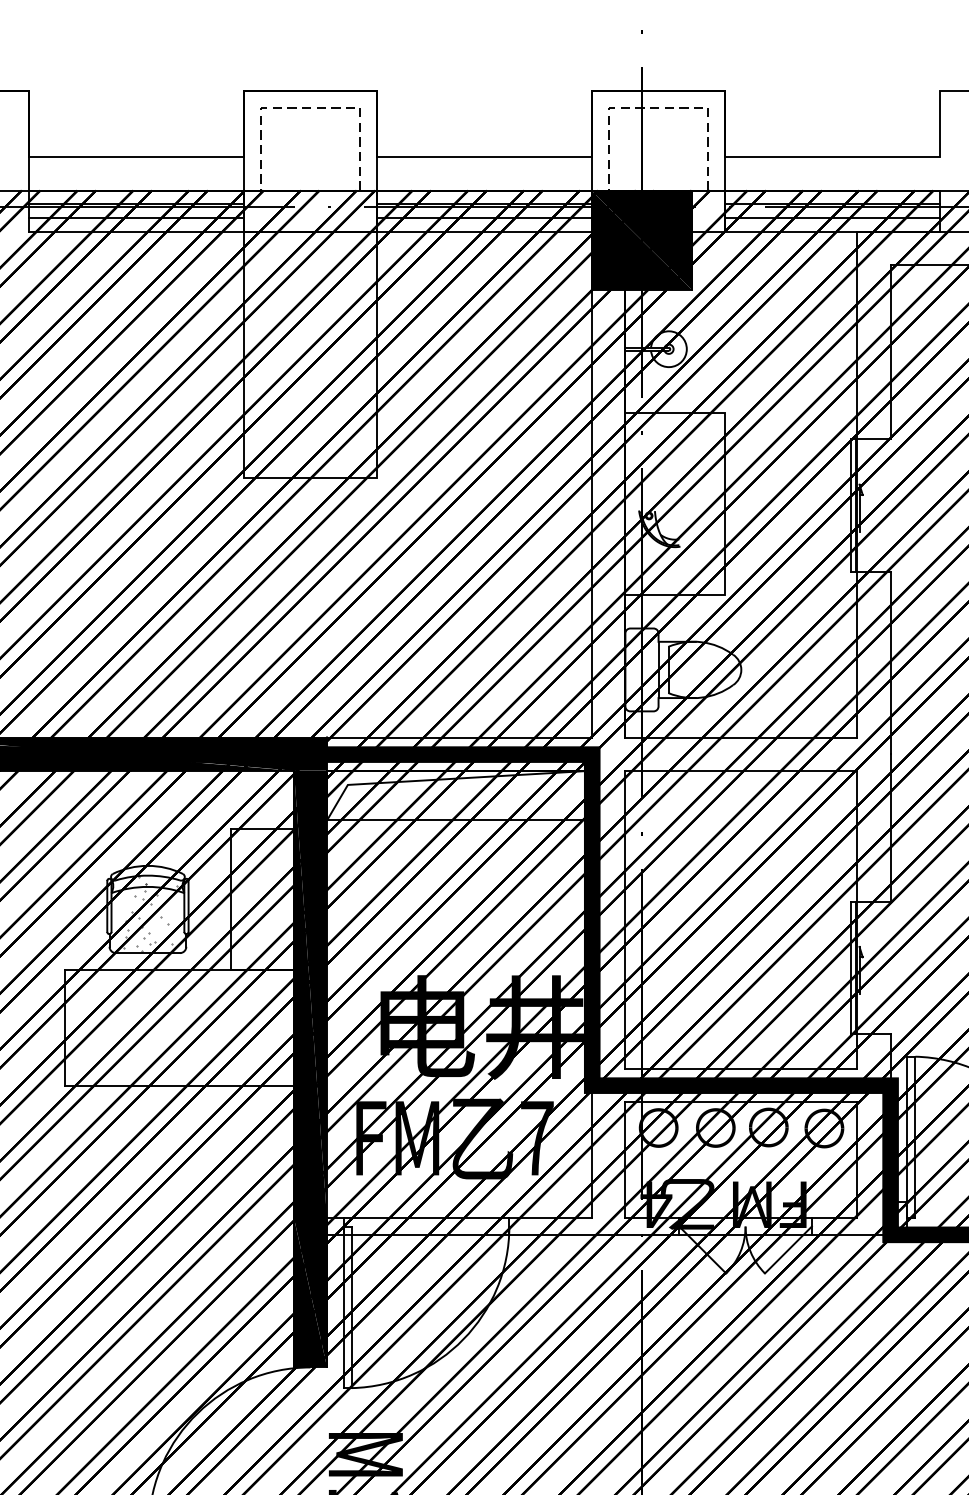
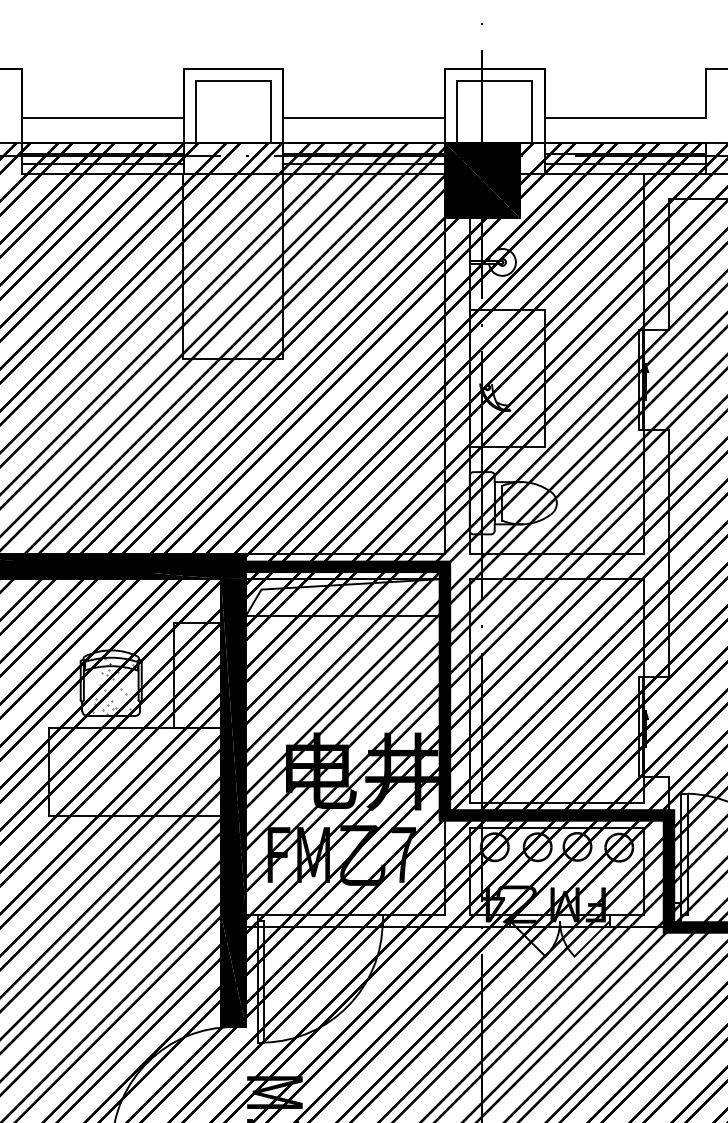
line: (309, 108) -> (232, 81), dashed -> solid
line: (658, 108) -> (494, 81), dashed -> solid

